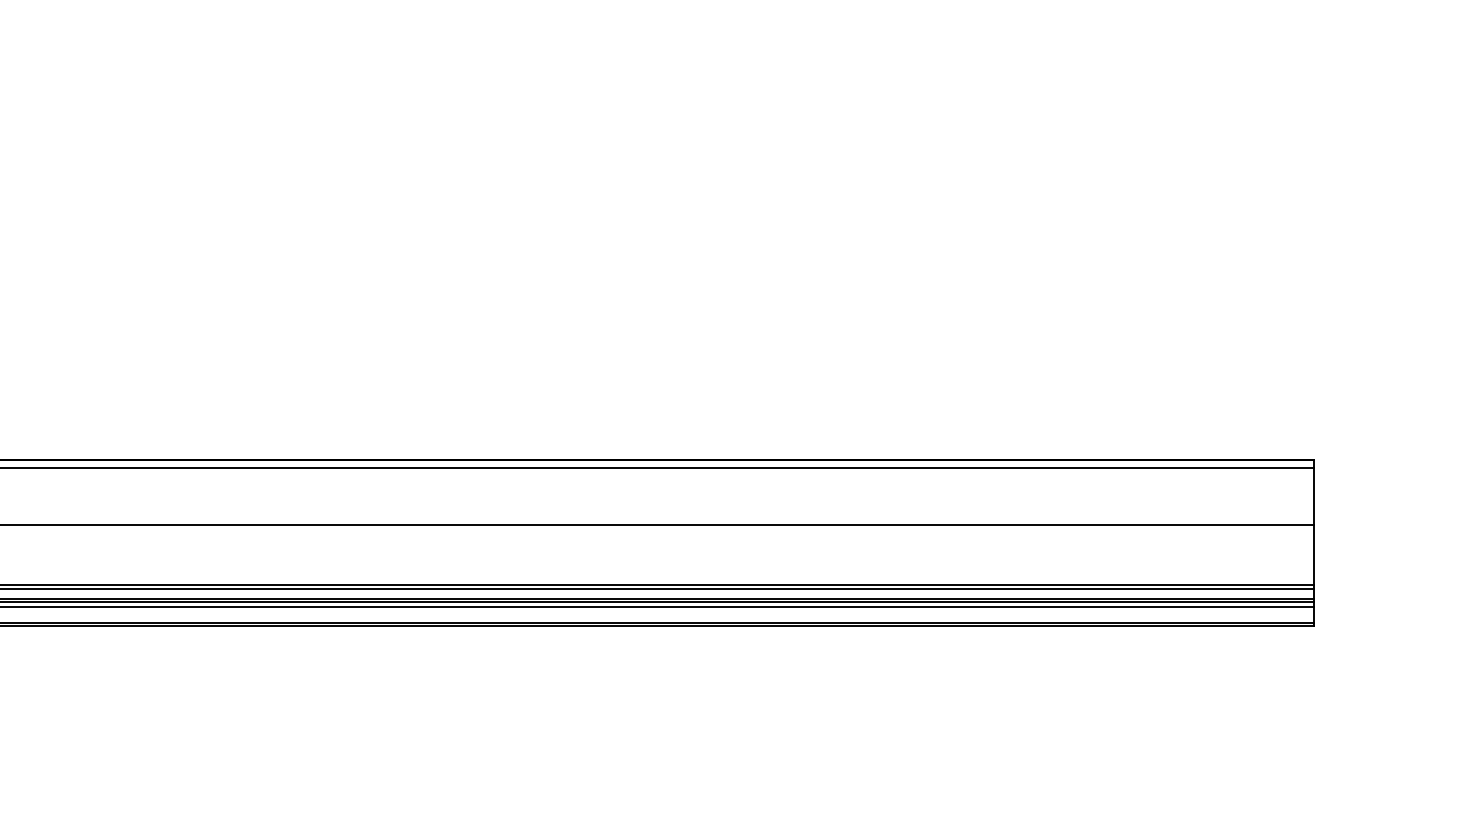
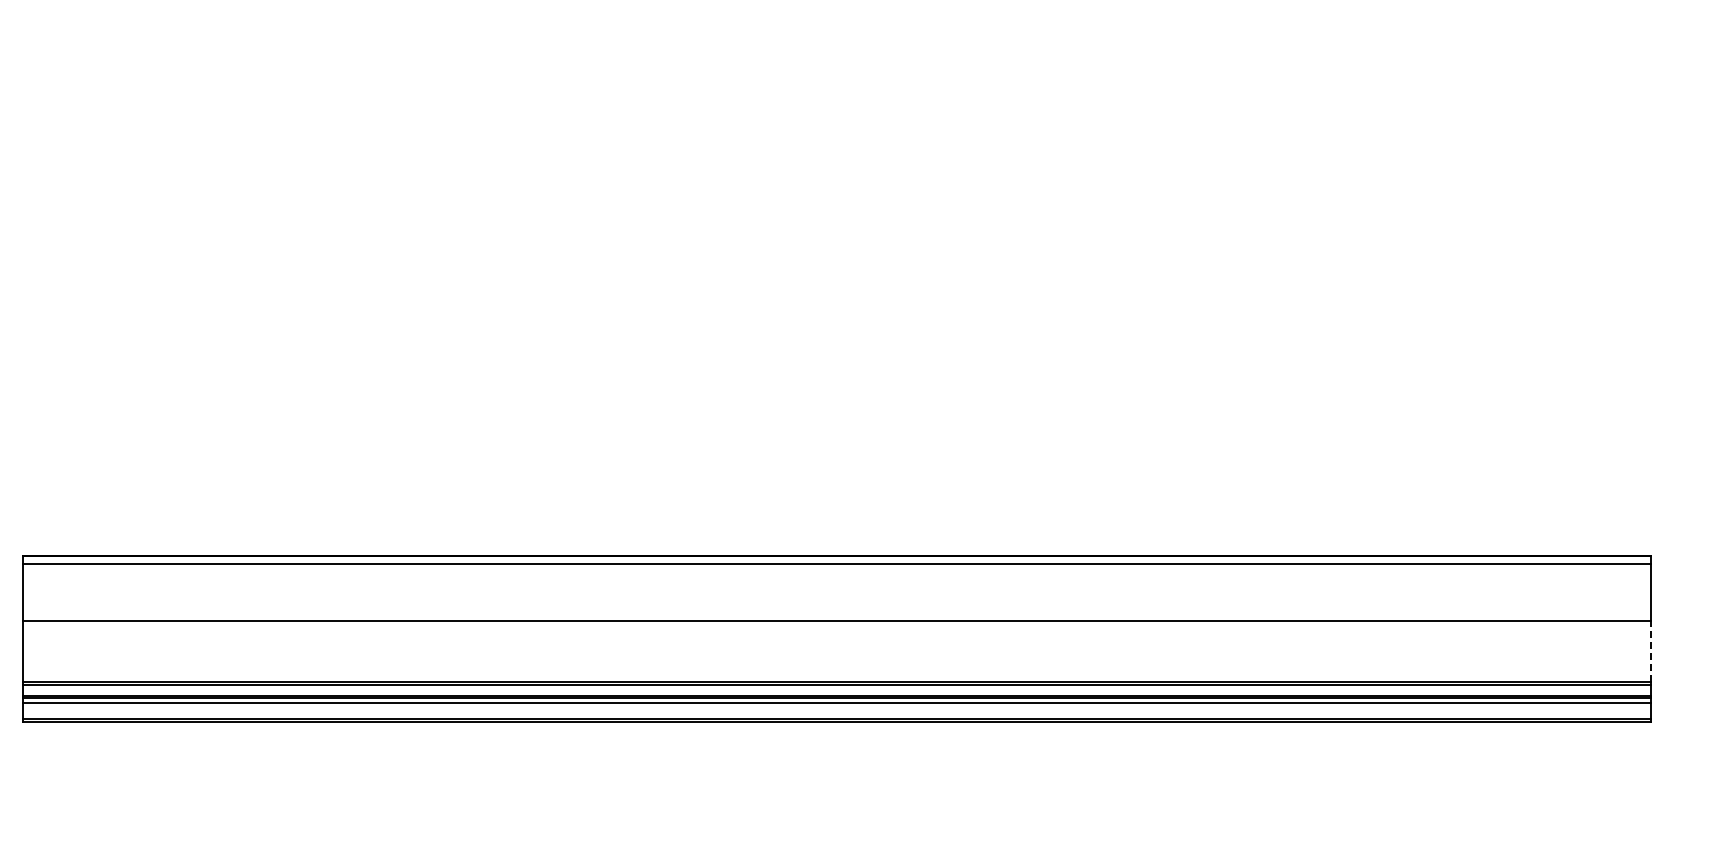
line: (1313, 554) -> (1650, 650), solid -> dashed

